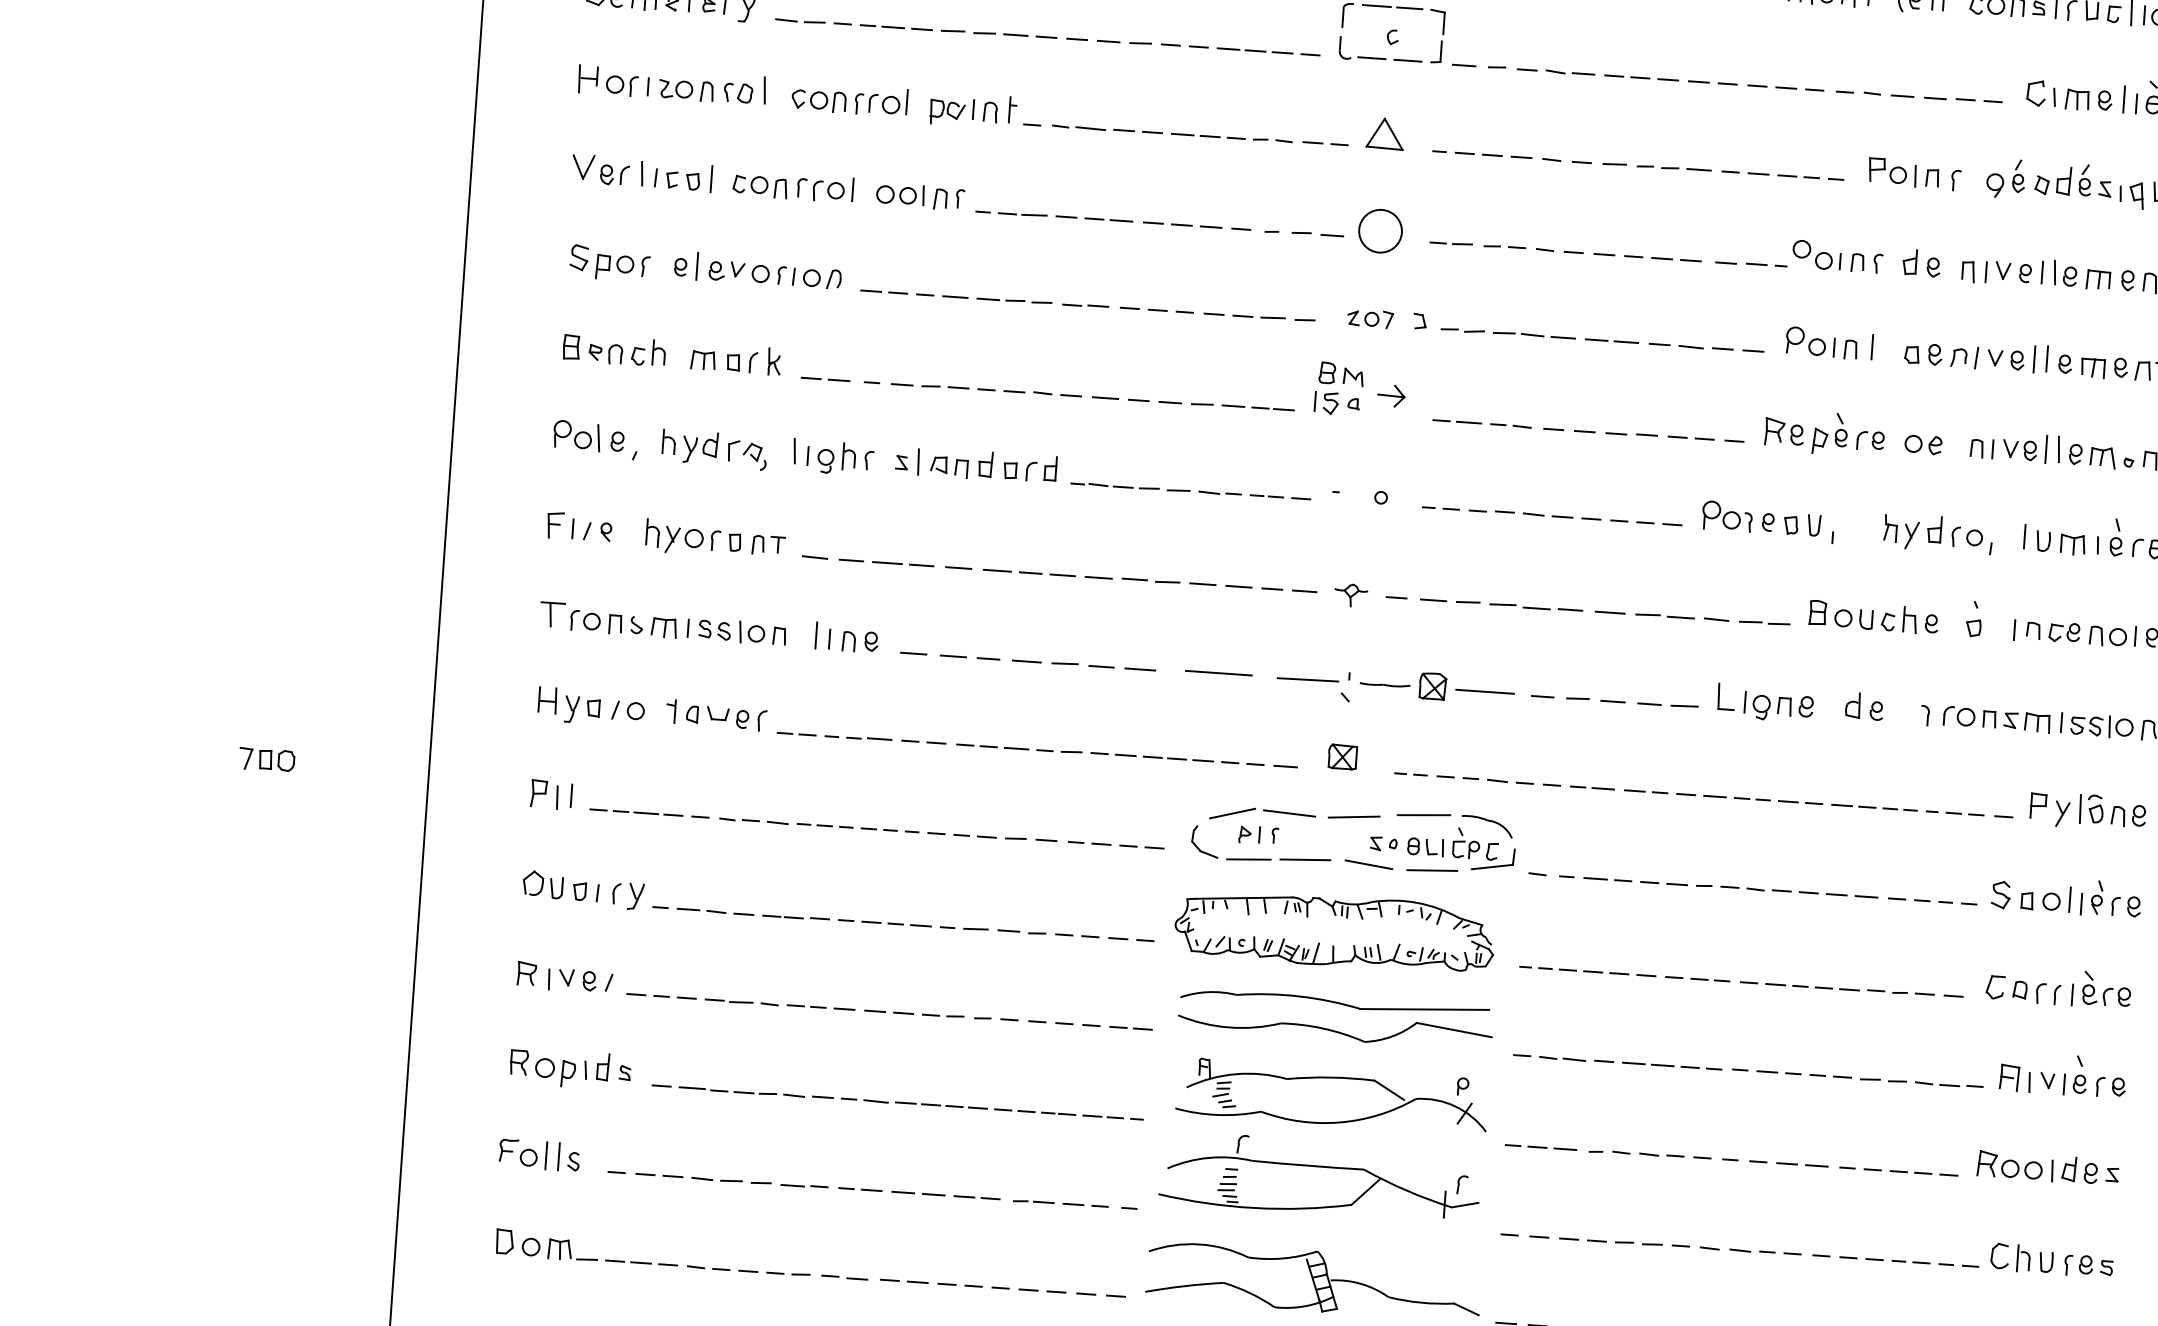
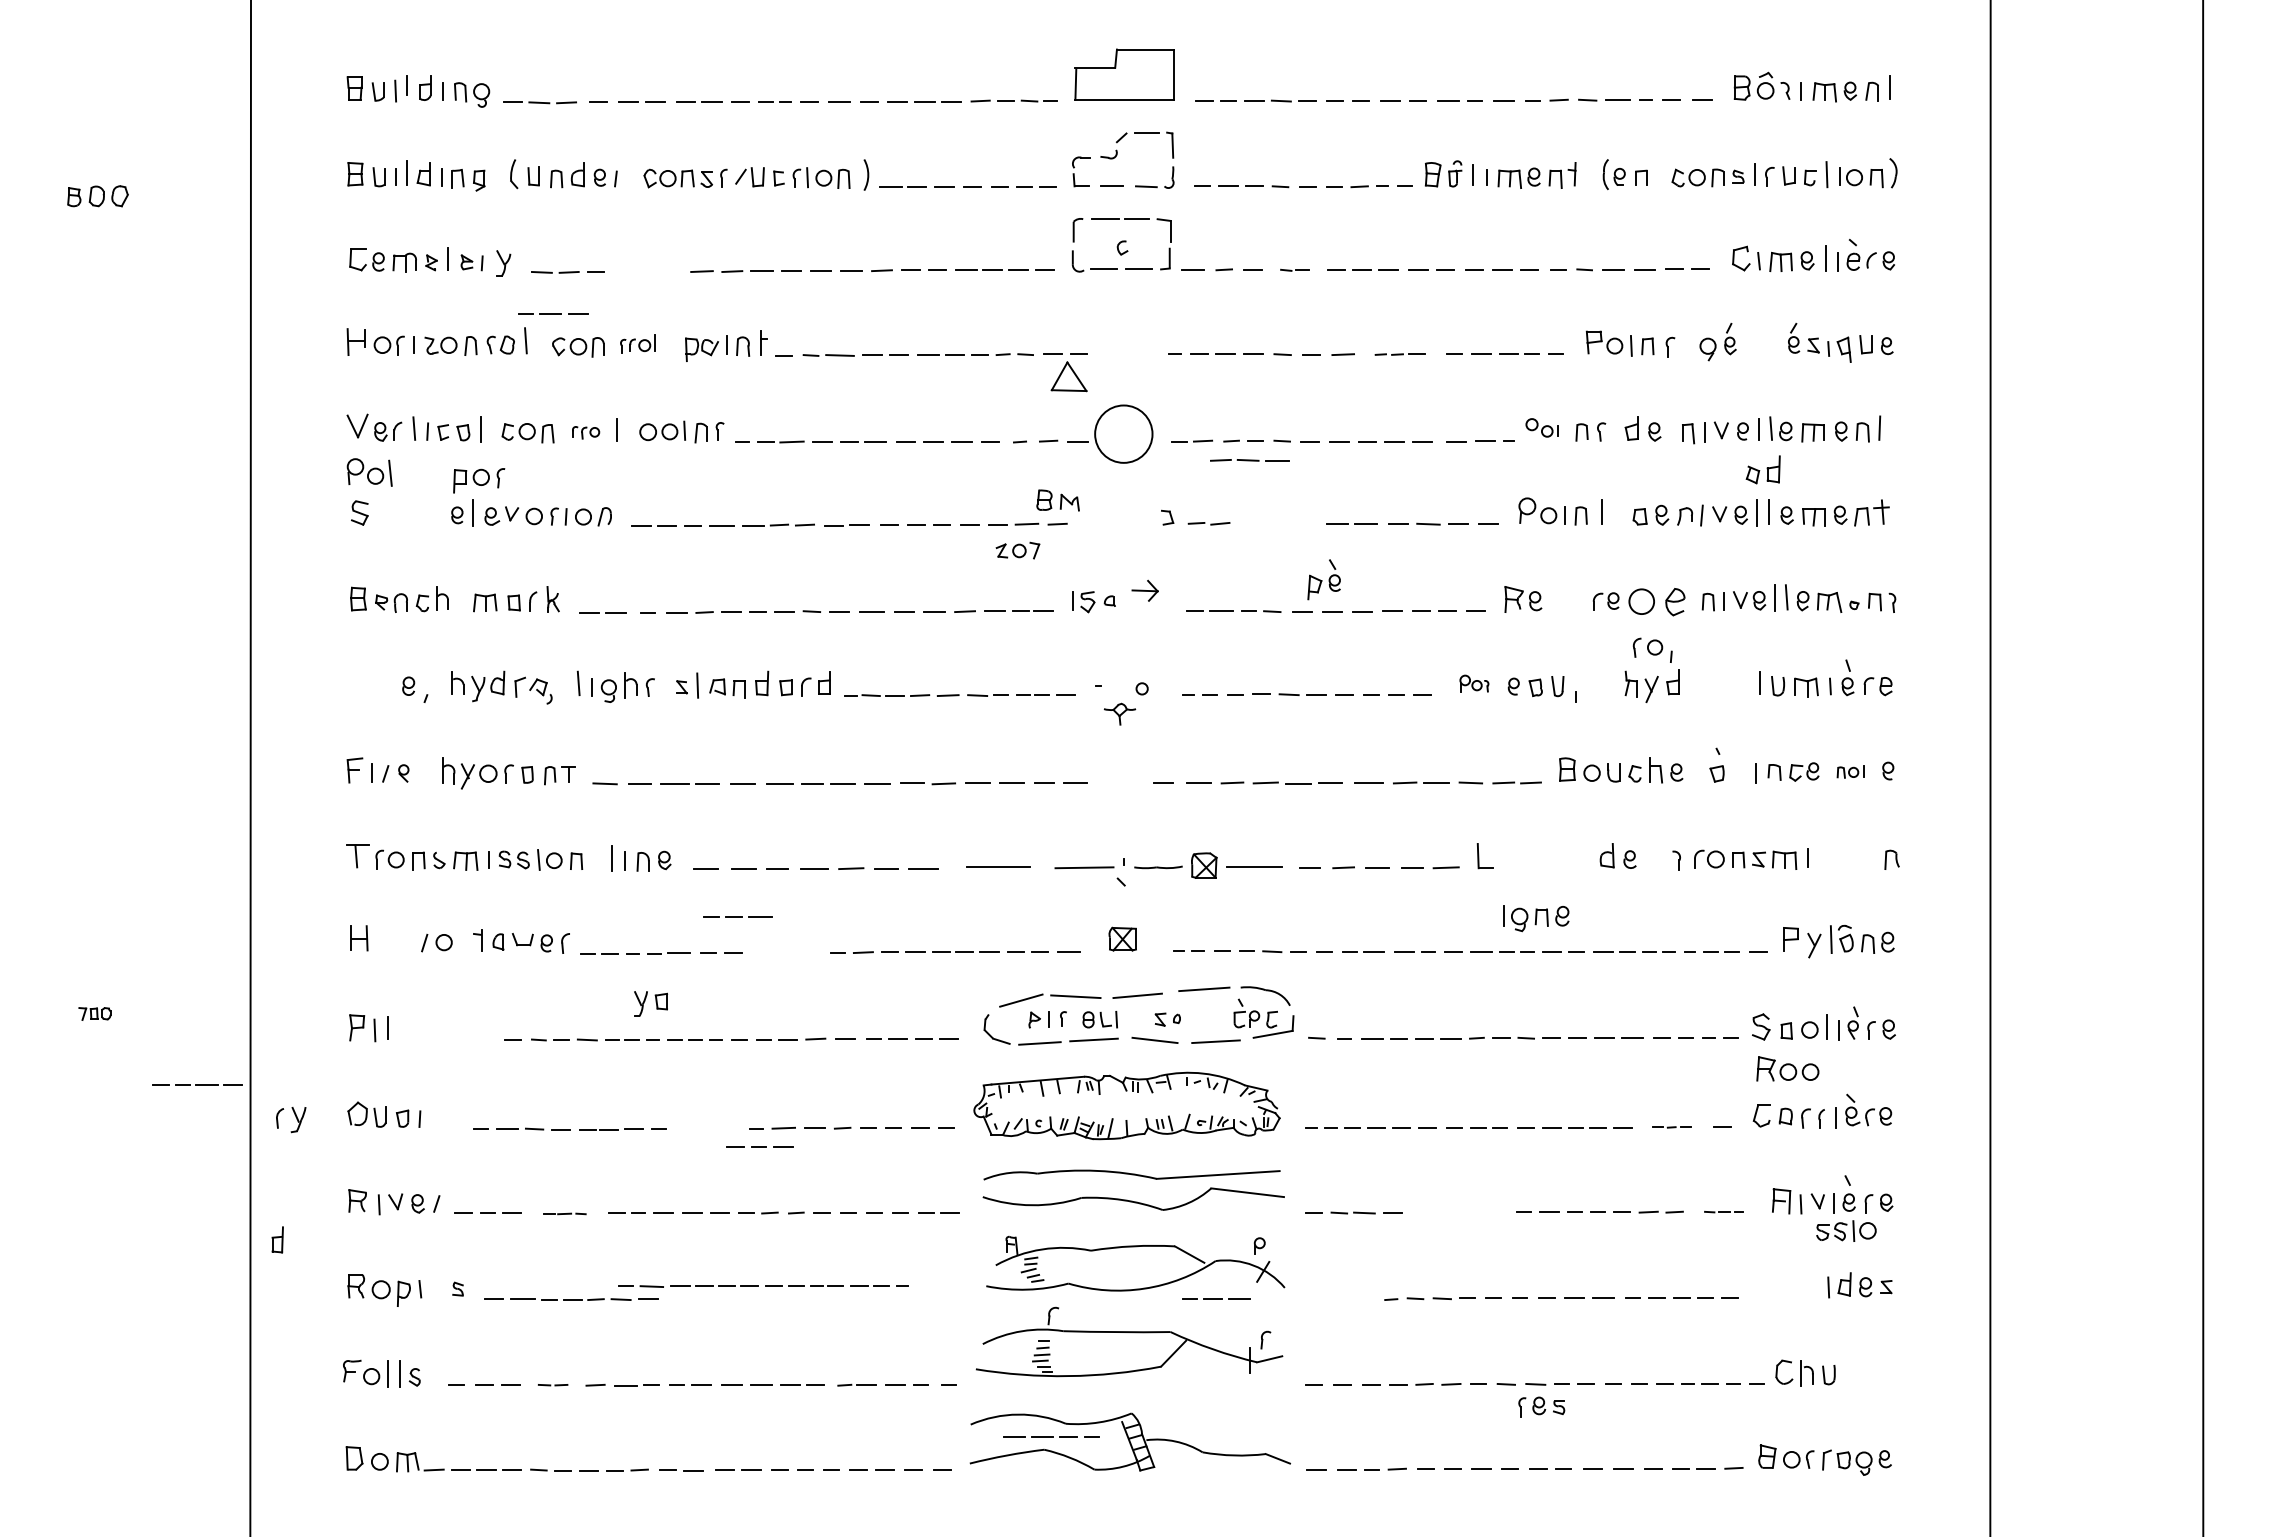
line: (896, 27) -> (553, 313), moved
part: (1570, 73) -> (1294, 270), size x0.6
part: (880, 101) -> (637, 343), size x0.7
part: (1384, 133) -> (1068, 376), moved
part: (1673, 168) -> (1399, 354), size x0.7
part: (2052, 180) -> (1762, 469), moved
part: (820, 190) -> (585, 432), size x0.6
circle: (1380, 230) -> (1123, 433), size x1.4
part: (1815, 254) -> (1541, 427), size x0.7
part: (623, 267) -> (479, 480), moved
part: (1369, 318) -> (1017, 550), moved
line: (1534, 335) -> (1249, 460), moved
part: (1340, 374) -> (1057, 500), moved
part: (1829, 433) -> (1323, 579), moved
part: (576, 435) -> (369, 472), moved
part: (1923, 444) -> (1656, 601), size x1.6
part: (1727, 516) -> (1474, 683), size x0.6
part: (1971, 539) -> (1652, 649), moved
part: (1350, 594) -> (1119, 713), moved
part: (2112, 635) -> (1850, 771), size x0.6
part: (1779, 707) -> (1536, 918), moved
part: (581, 709) -> (650, 1003), moved
part: (2102, 725) -> (1846, 1230), moved
line: (992, 746) -> (737, 916), moved
part: (266, 759) -> (94, 1013), size x0.6
line: (636, 812) -> (197, 1084), moved
part: (1425, 846) -> (1099, 1019), moved
part: (628, 896) -> (291, 1120), moved
line: (896, 923) -> (759, 1146), moved
part: (1901, 993) -> (1672, 1127), size x0.6
part: (741, 1001) -> (564, 1213), size x0.6
part: (602, 1066) -> (277, 1239), moved
line: (1672, 1066) -> (1051, 1436), moved
part: (1948, 1084) -> (1723, 1211), size x0.6
part: (992, 1109) -> (763, 1286), moved
line: (1541, 1146) -> (1216, 1298), moved
part: (2009, 1164) -> (1787, 1068), moved
part: (716, 1179) -> (552, 1384), size x0.6
part: (2088, 1265) -> (1541, 1406), moved

